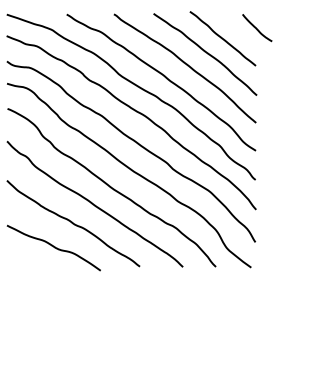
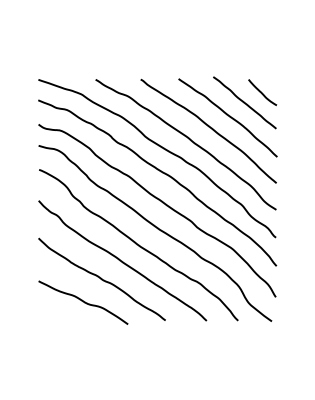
curve: (257, 27) -> (262, 92), moved

